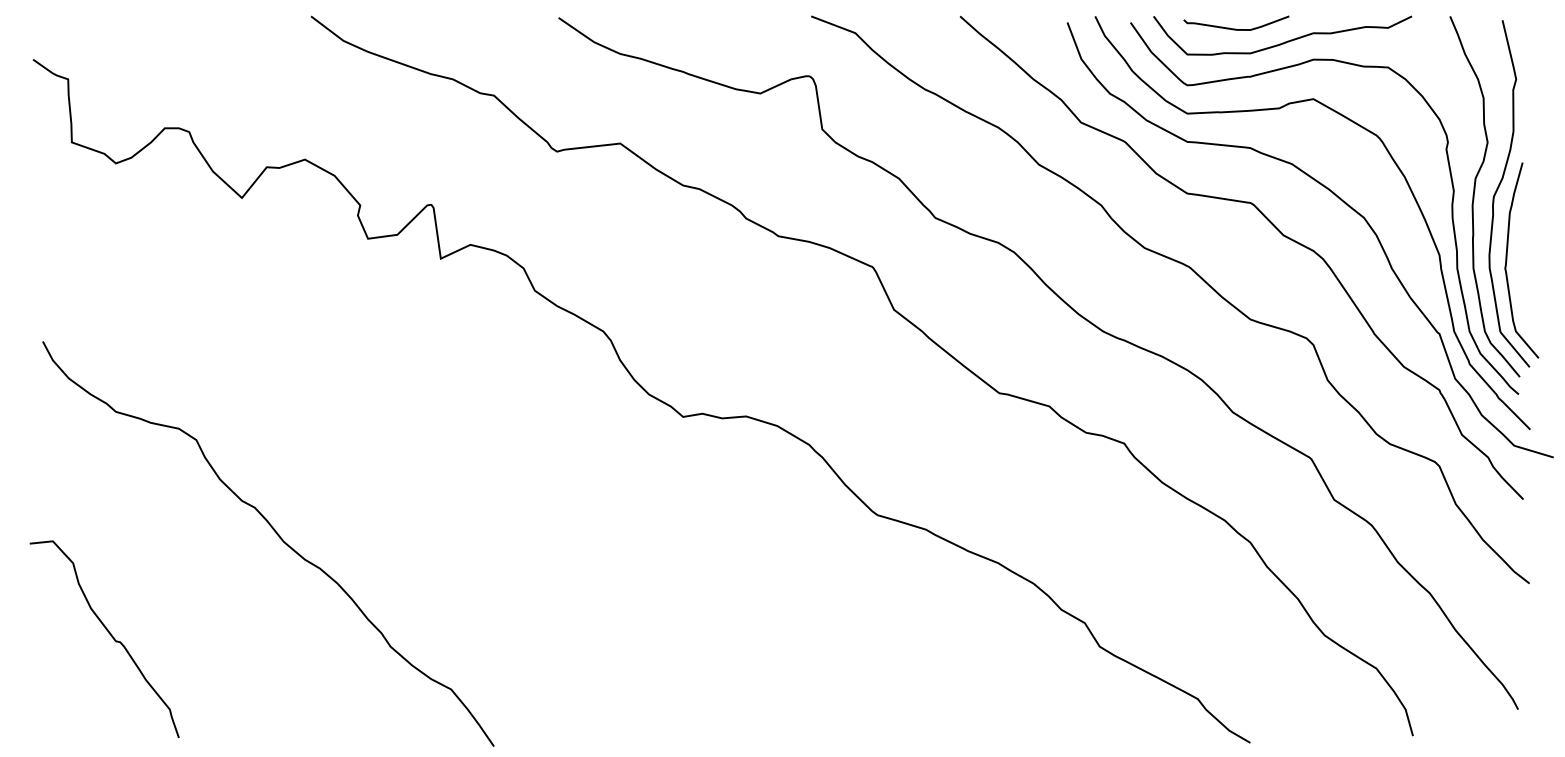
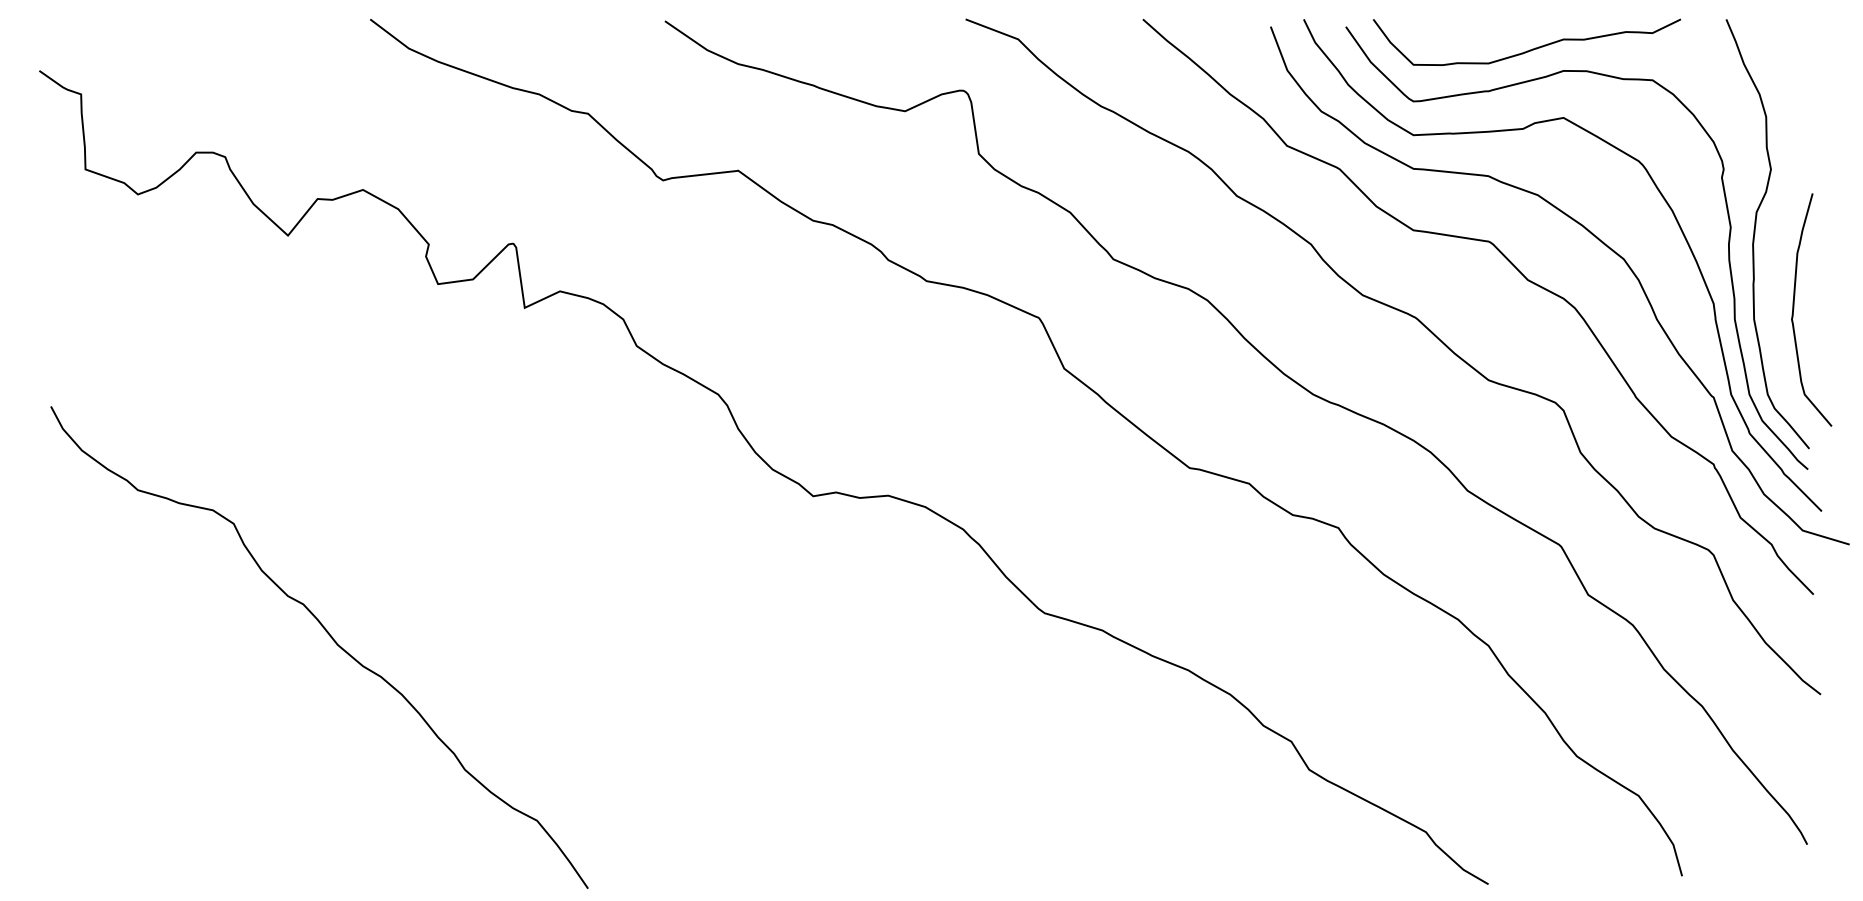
curve: (1236, 28) -> (1471, 33), removed
curve: (1499, 187) -> (1785, 223), removed
curve: (109, 634) -> (130, 755), removed

